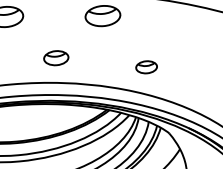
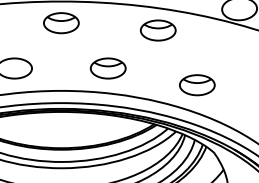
part: (55, 58) -> (107, 68), size x1.43
part: (146, 67) -> (197, 85), size x1.67

